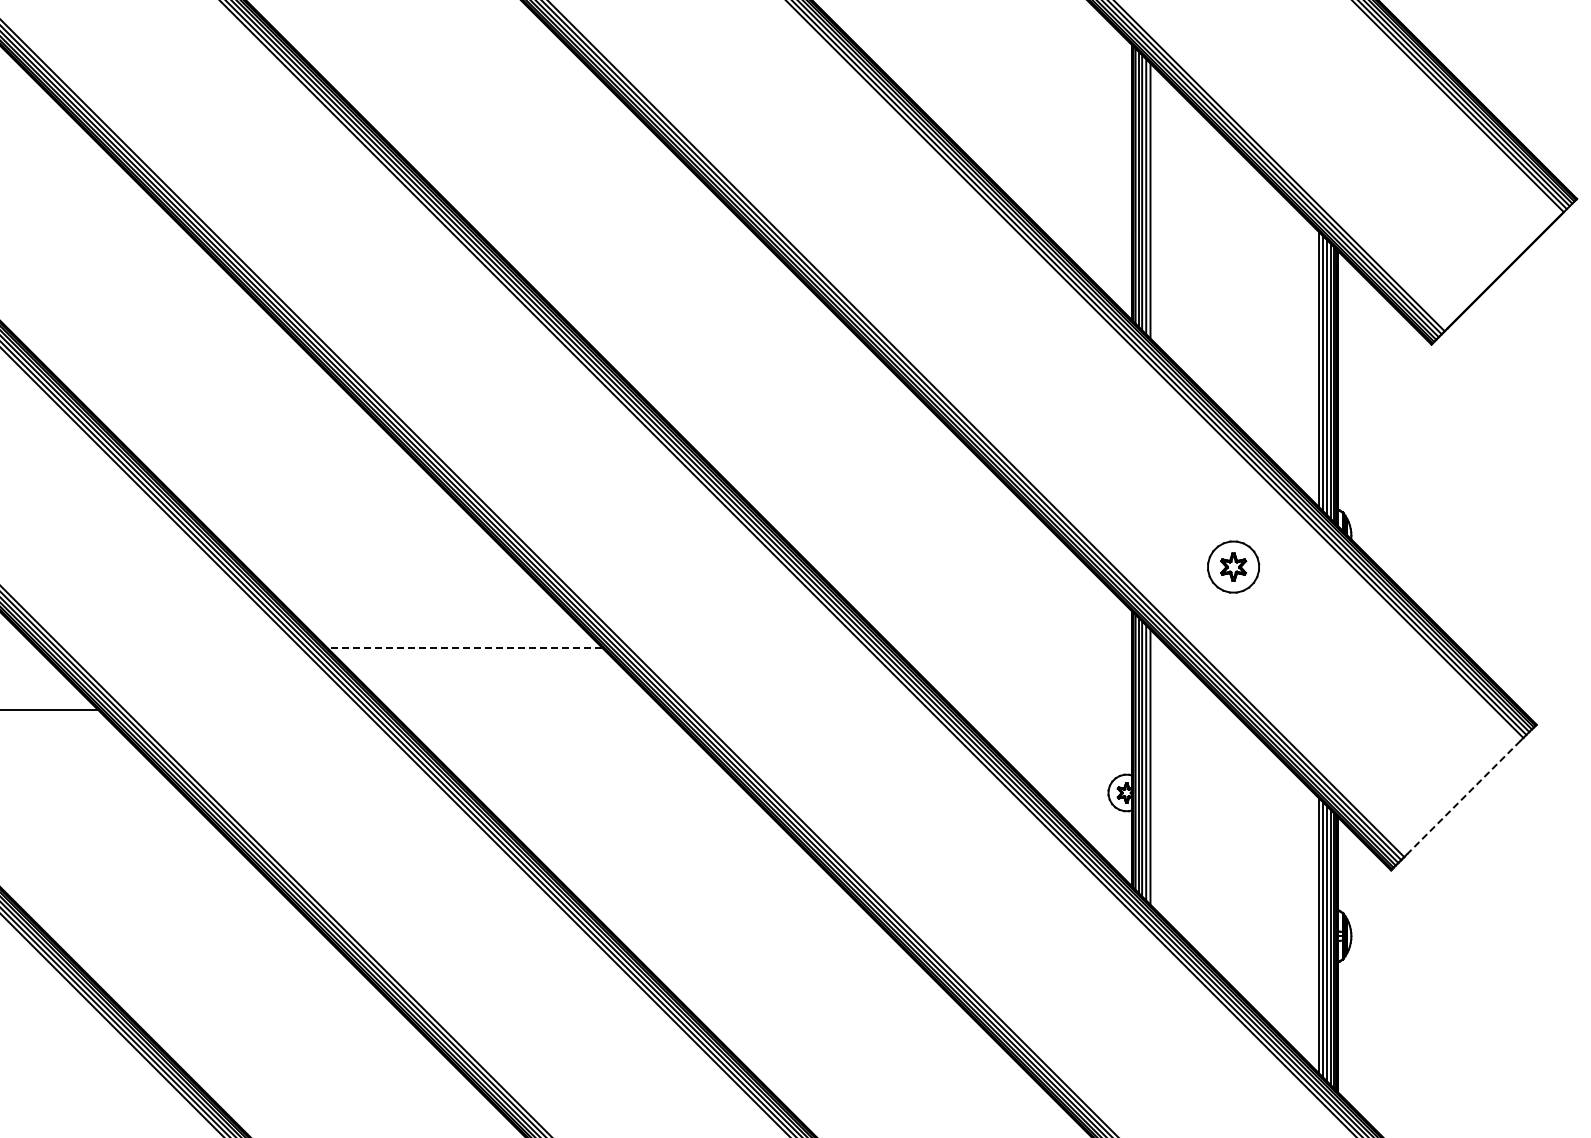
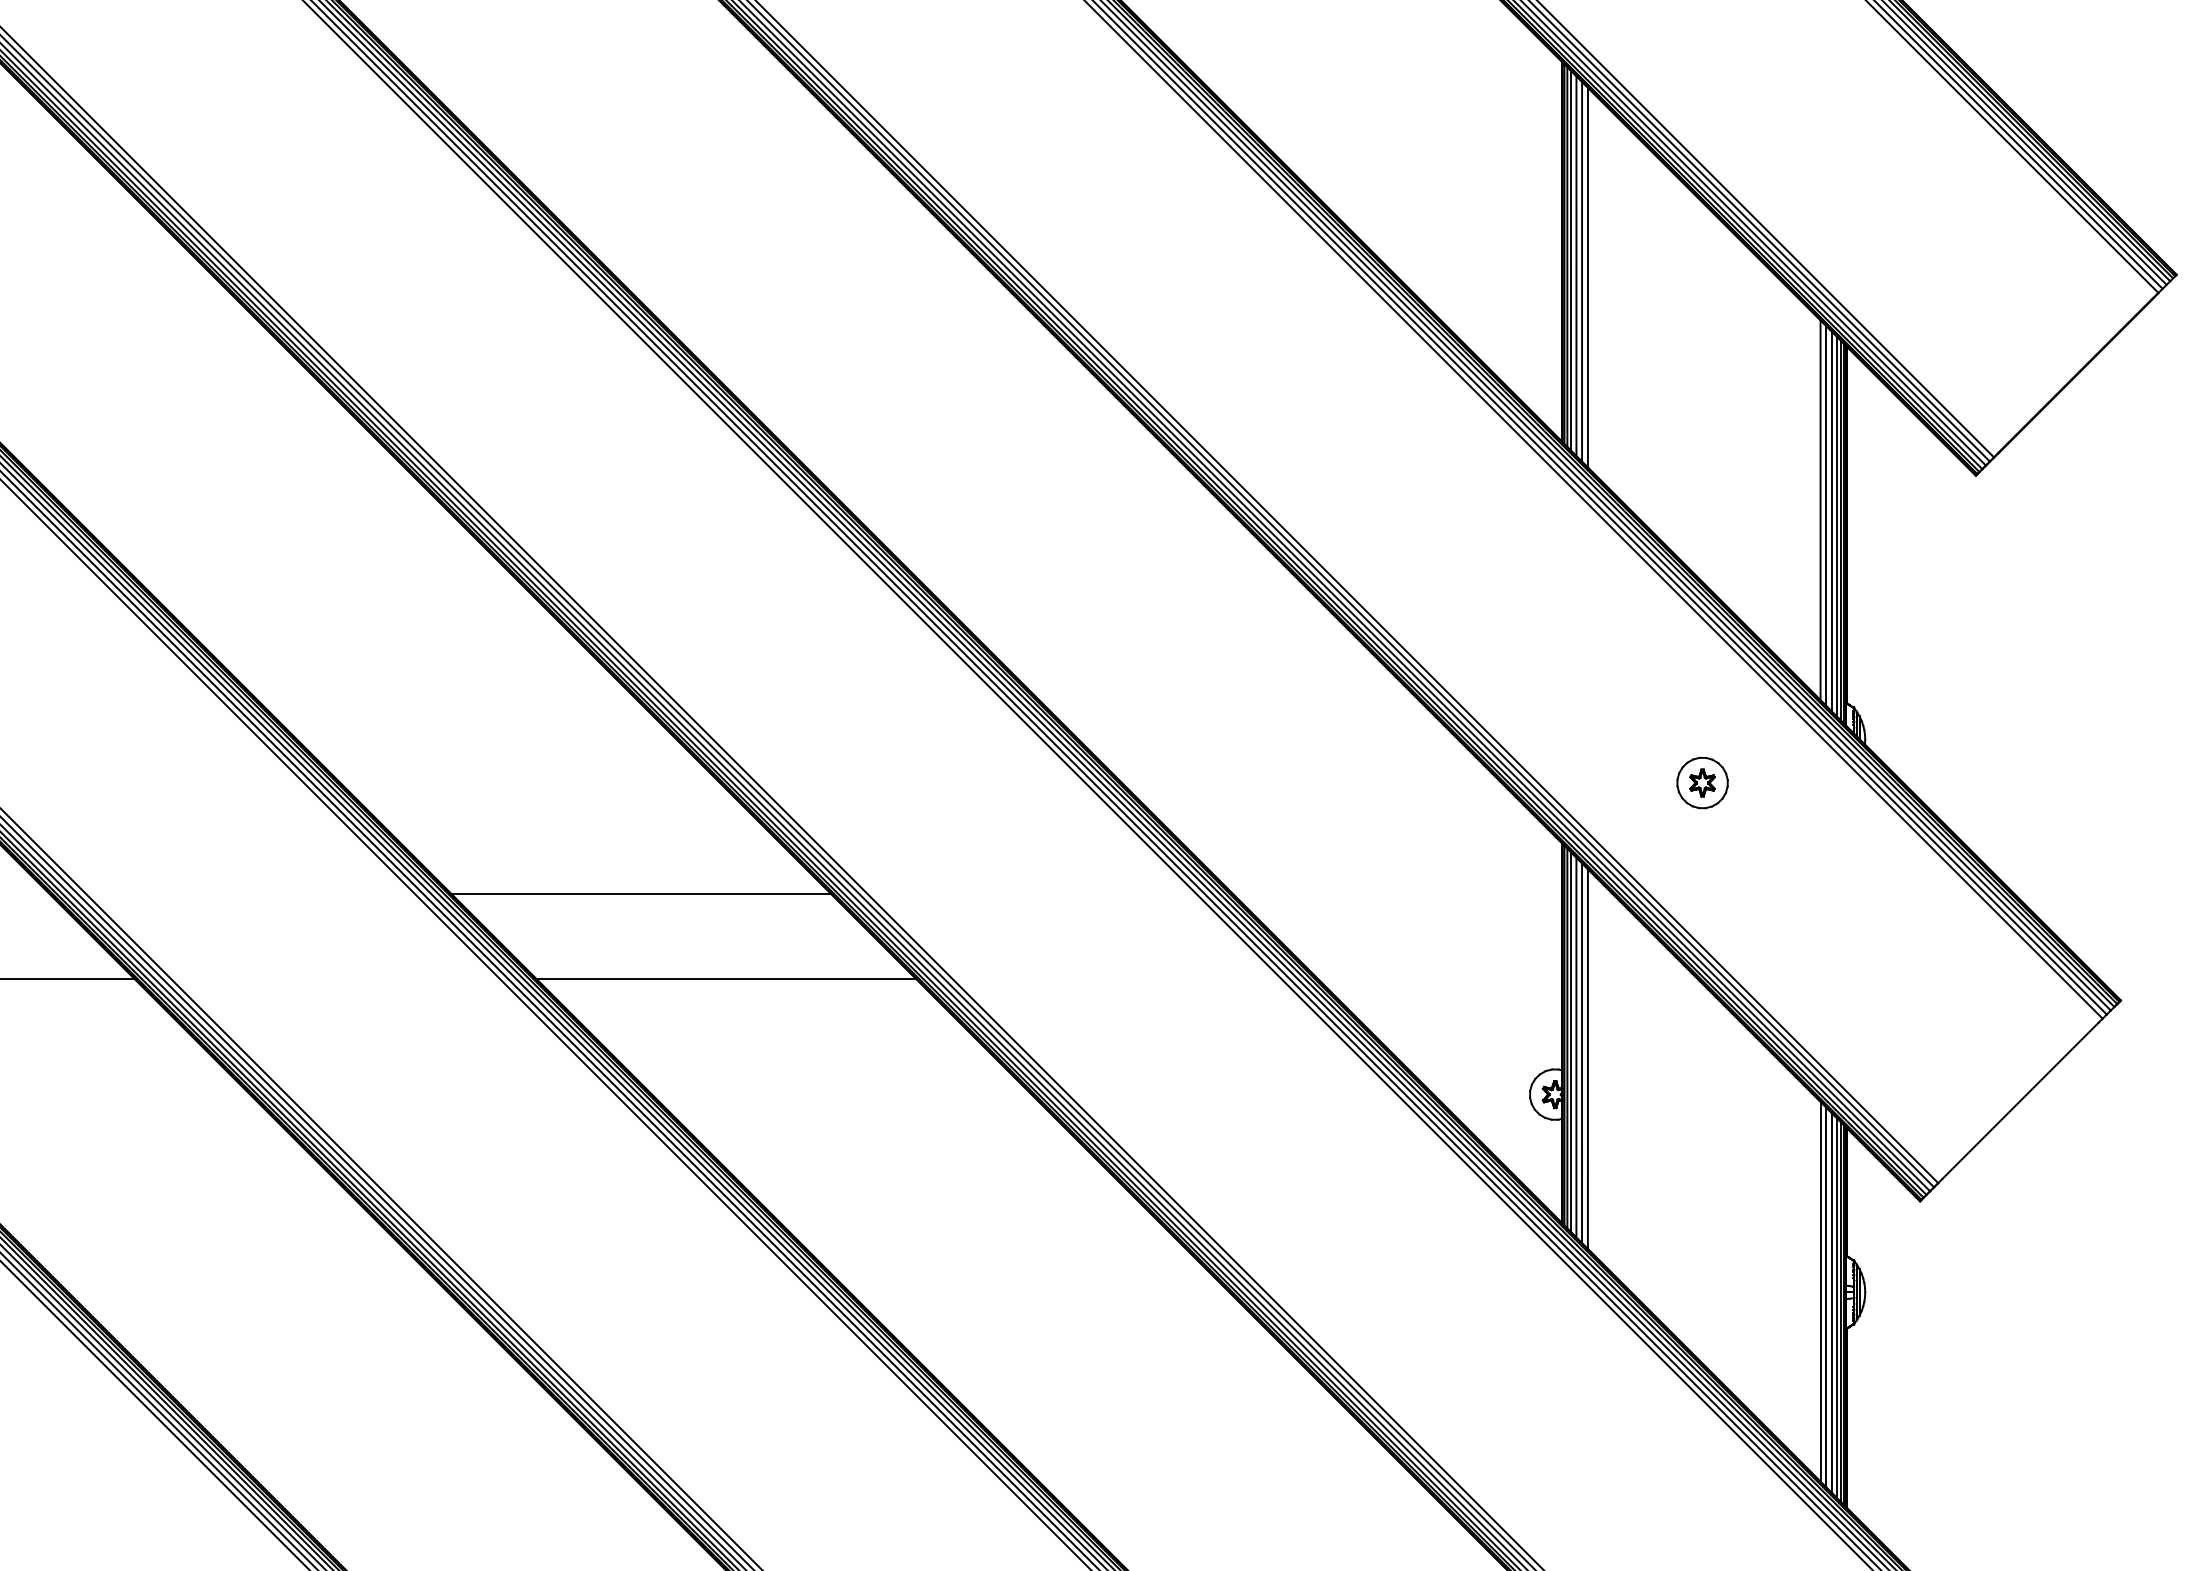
part: (1233, 567) -> (1702, 783), size x0.71
line: (464, 647) -> (641, 893), dashed -> solid
line: (526, 709) -> (726, 979), added
line: (1463, 797) -> (2019, 1100), dashed -> solid

